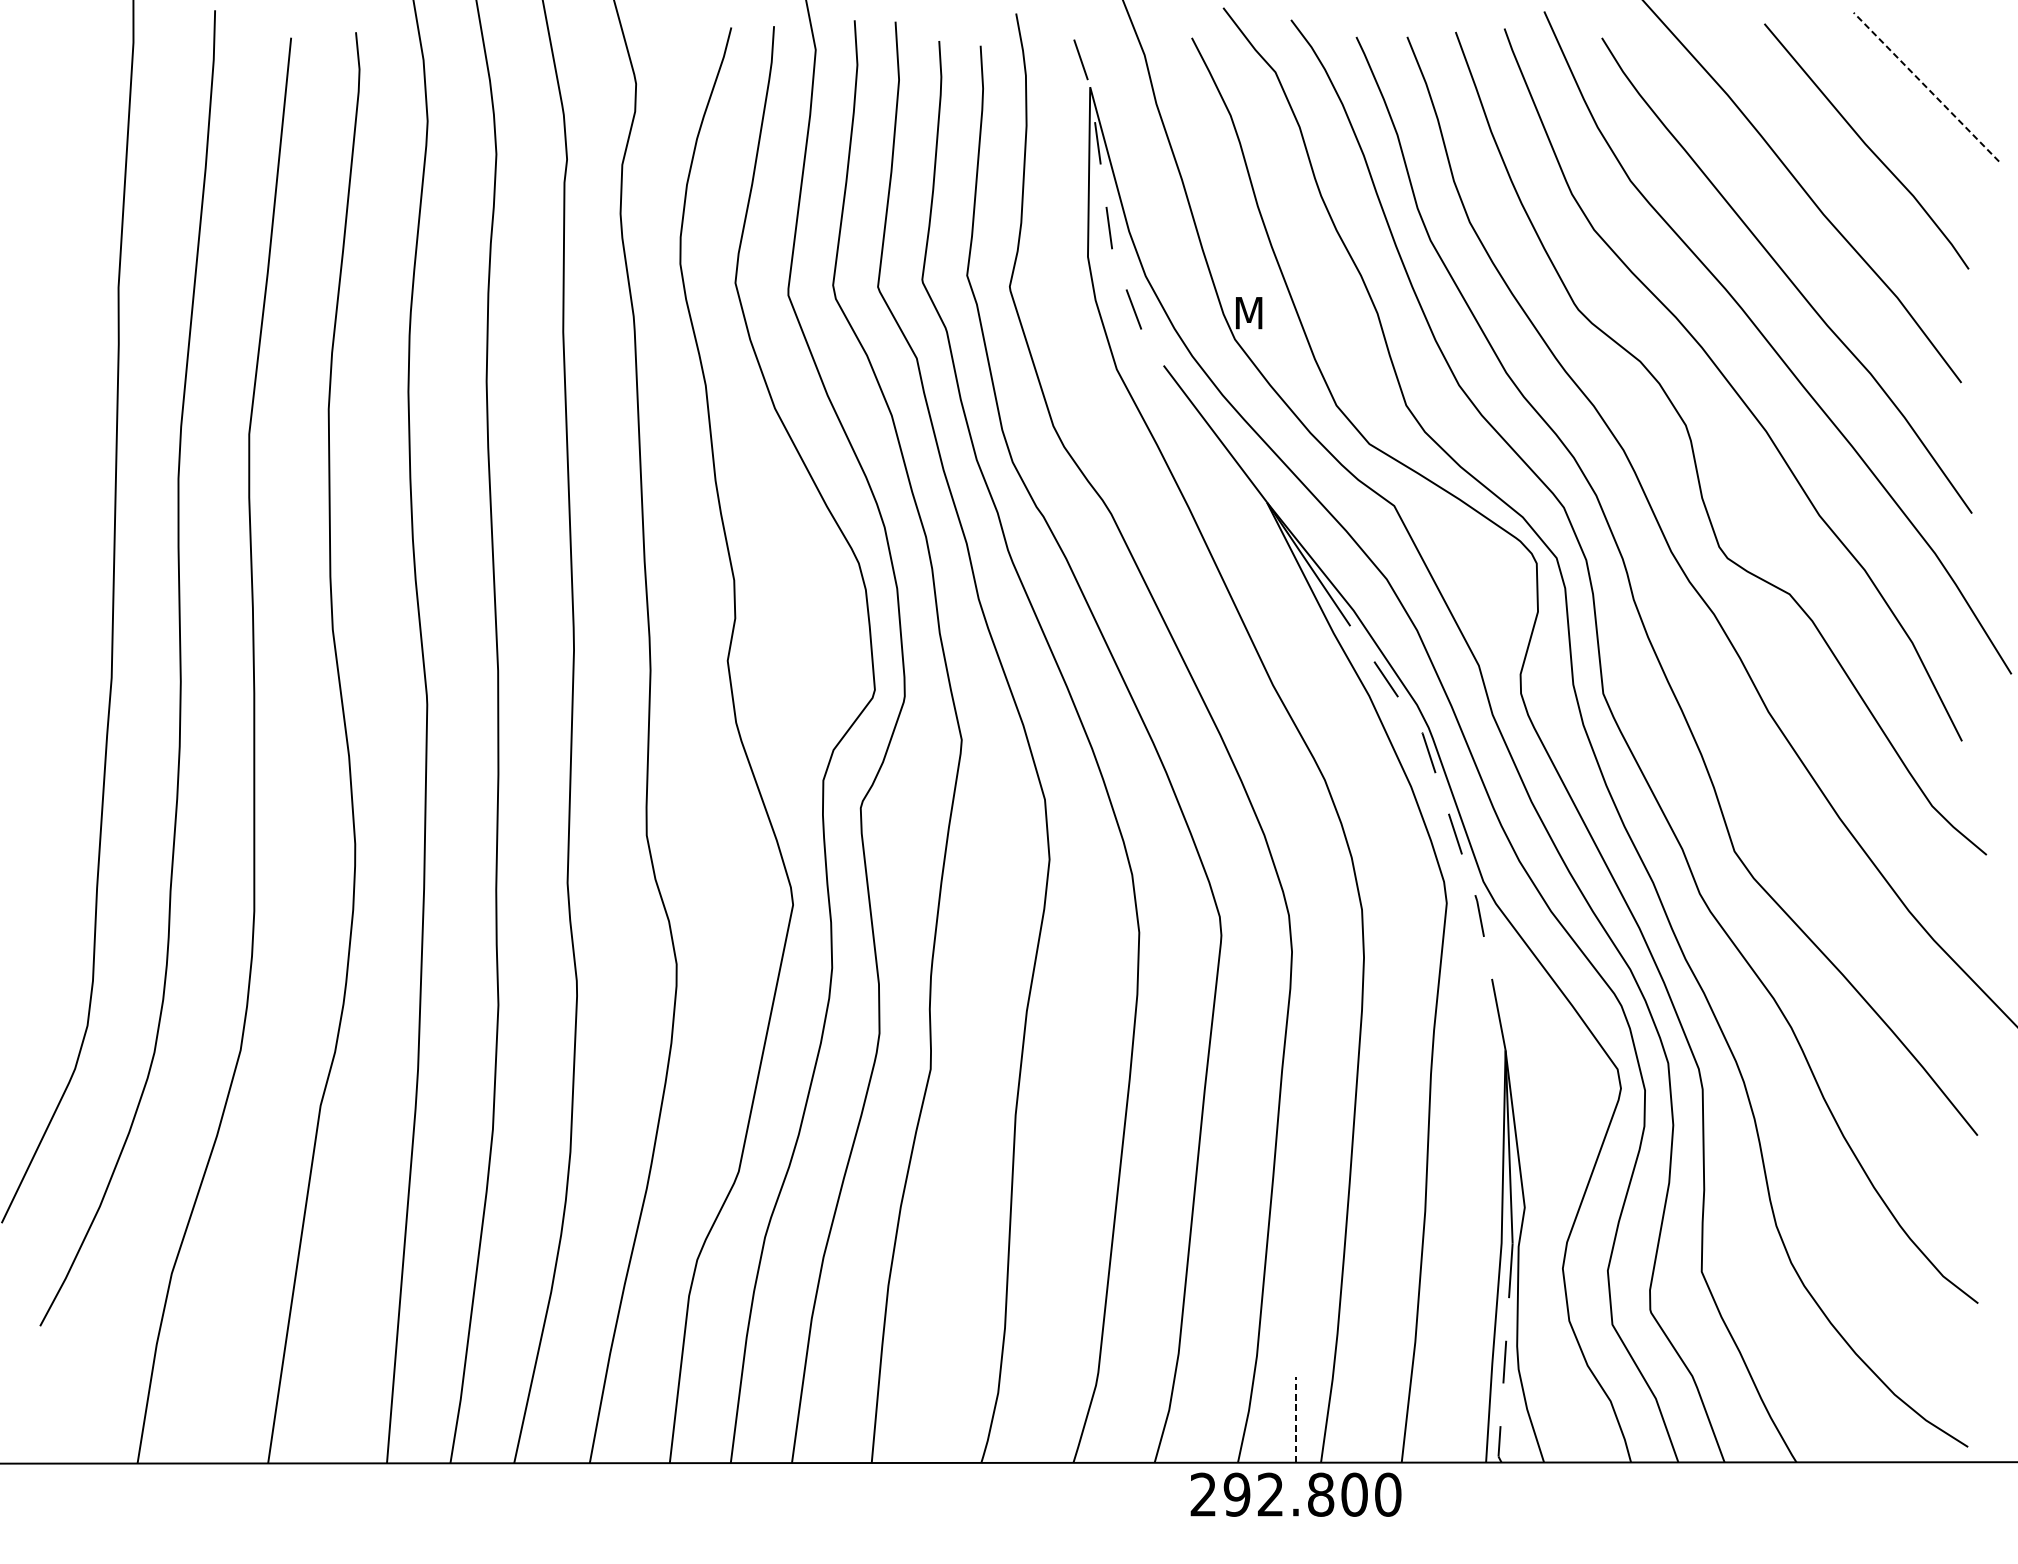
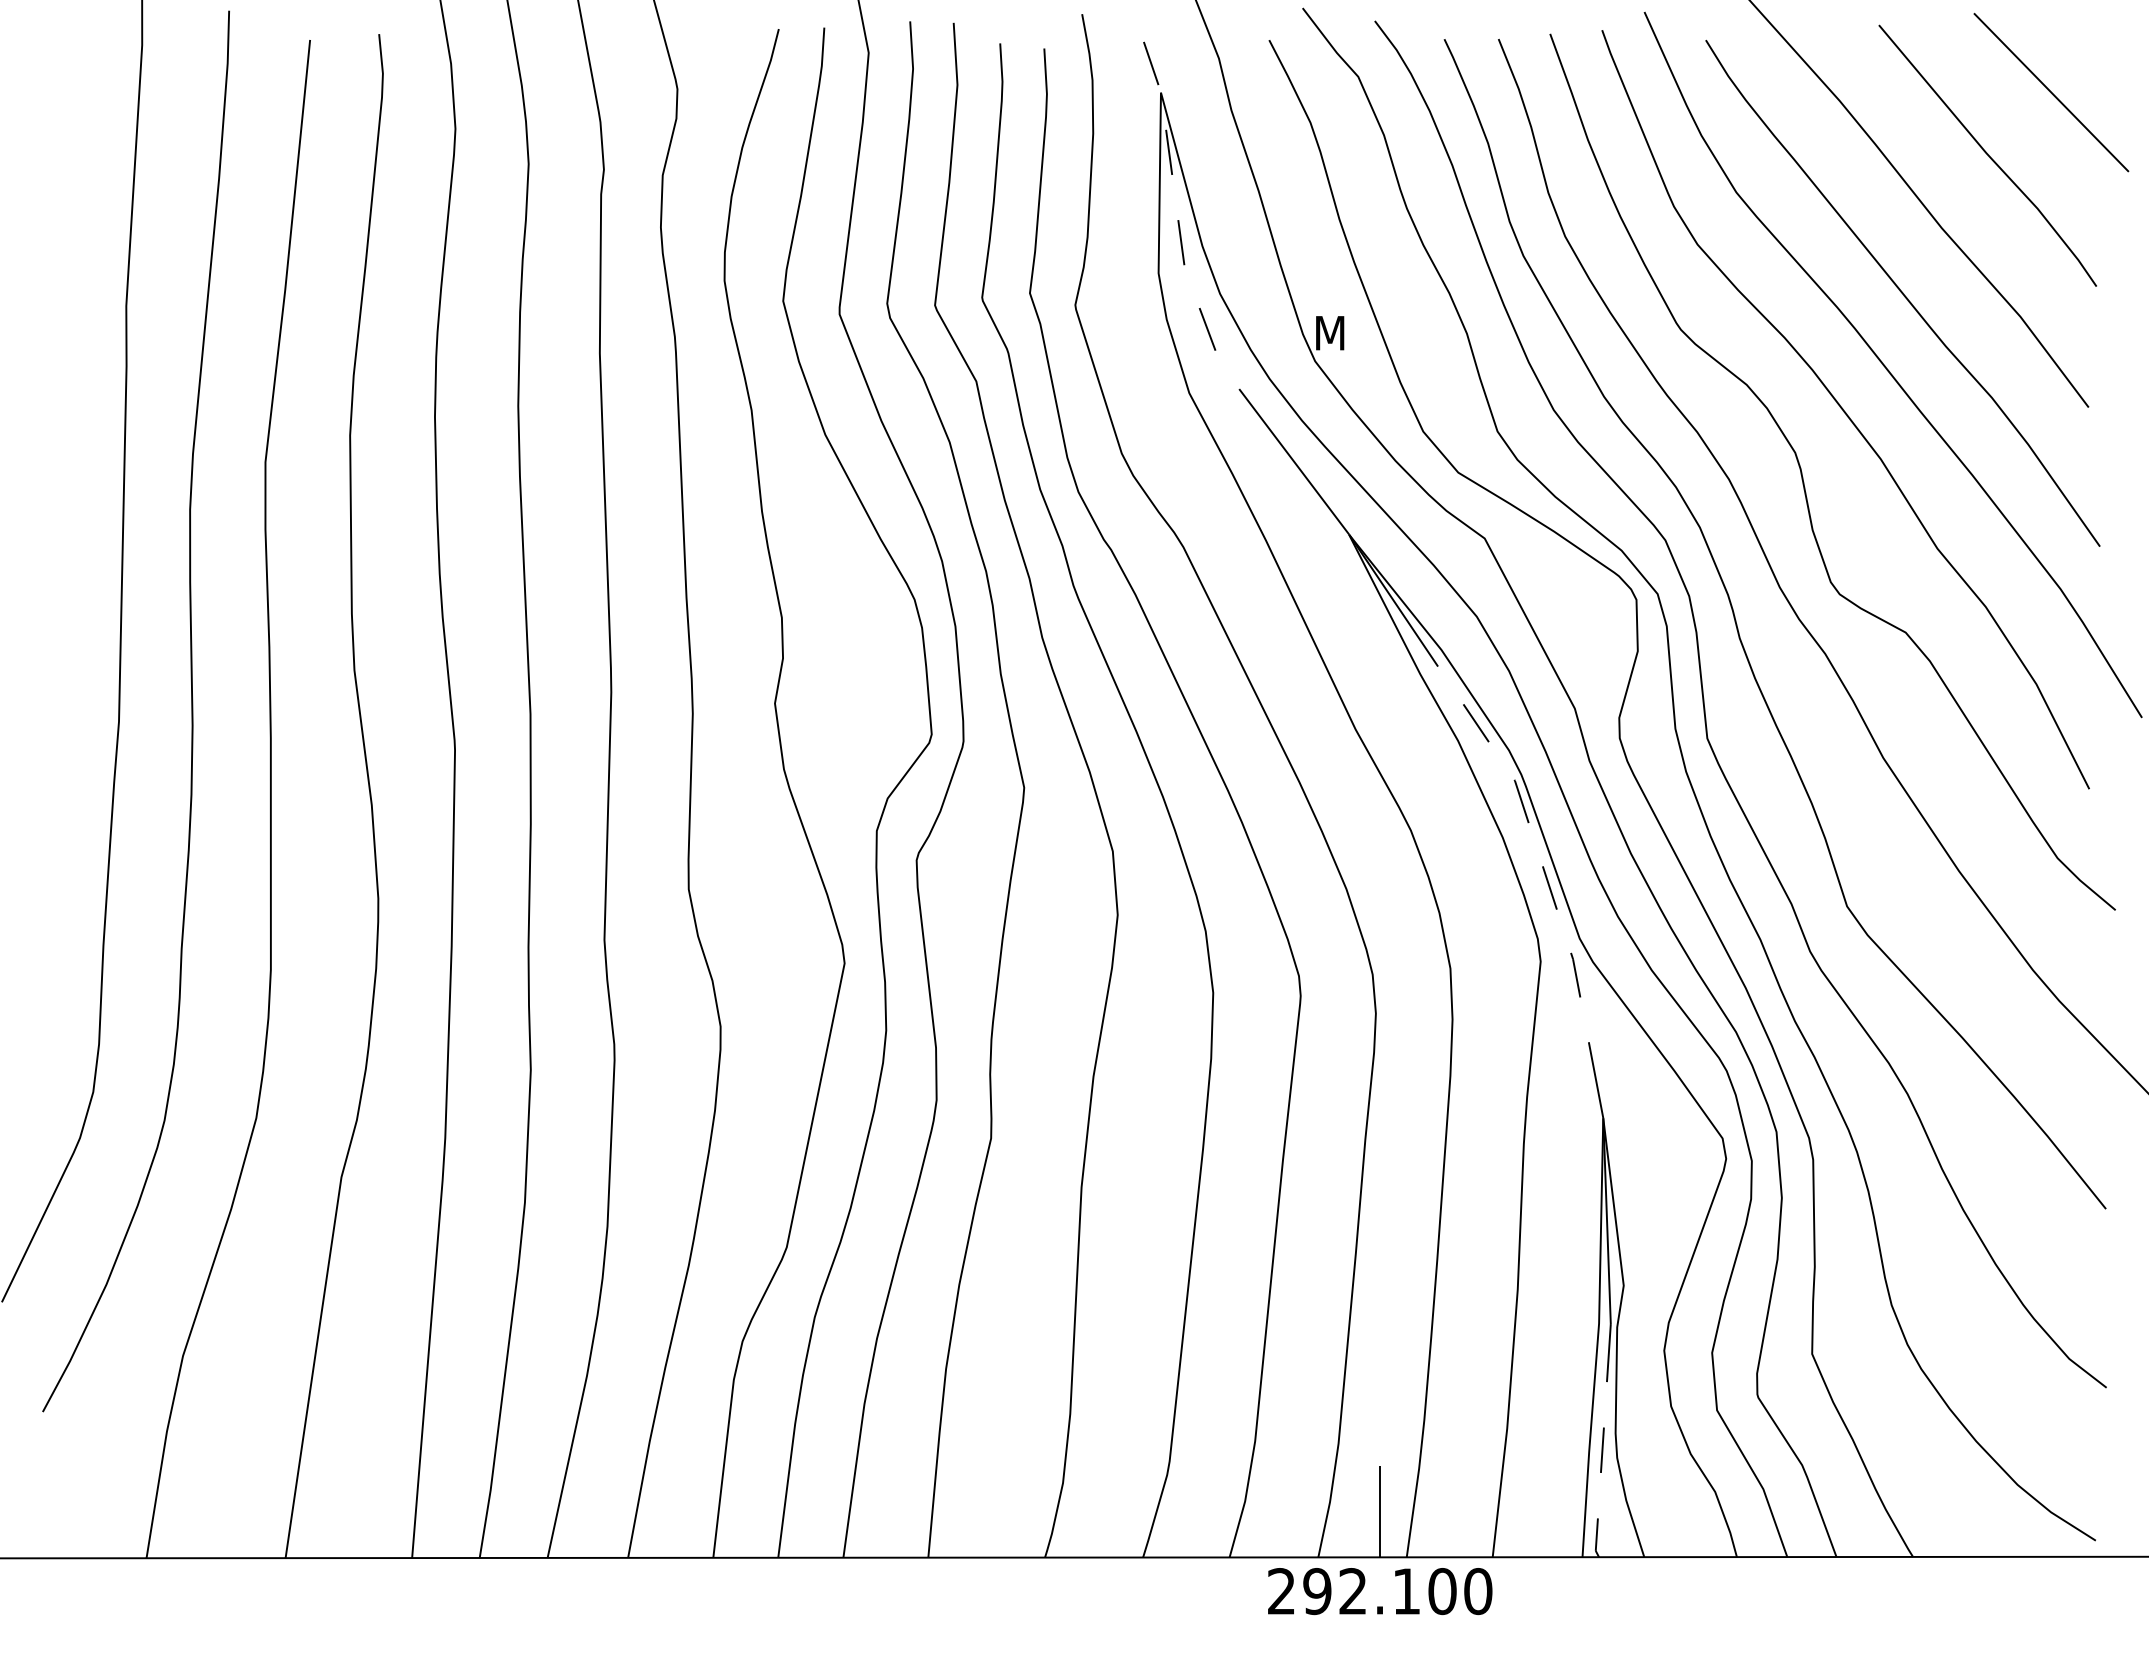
line: (1926, 87) -> (2051, 92), dashed -> solid
line: (1296, 1419) -> (1380, 1511), dashed -> solid
text: (1320, 1494) -> (1406, 1591), 292.800 -> 292.100

